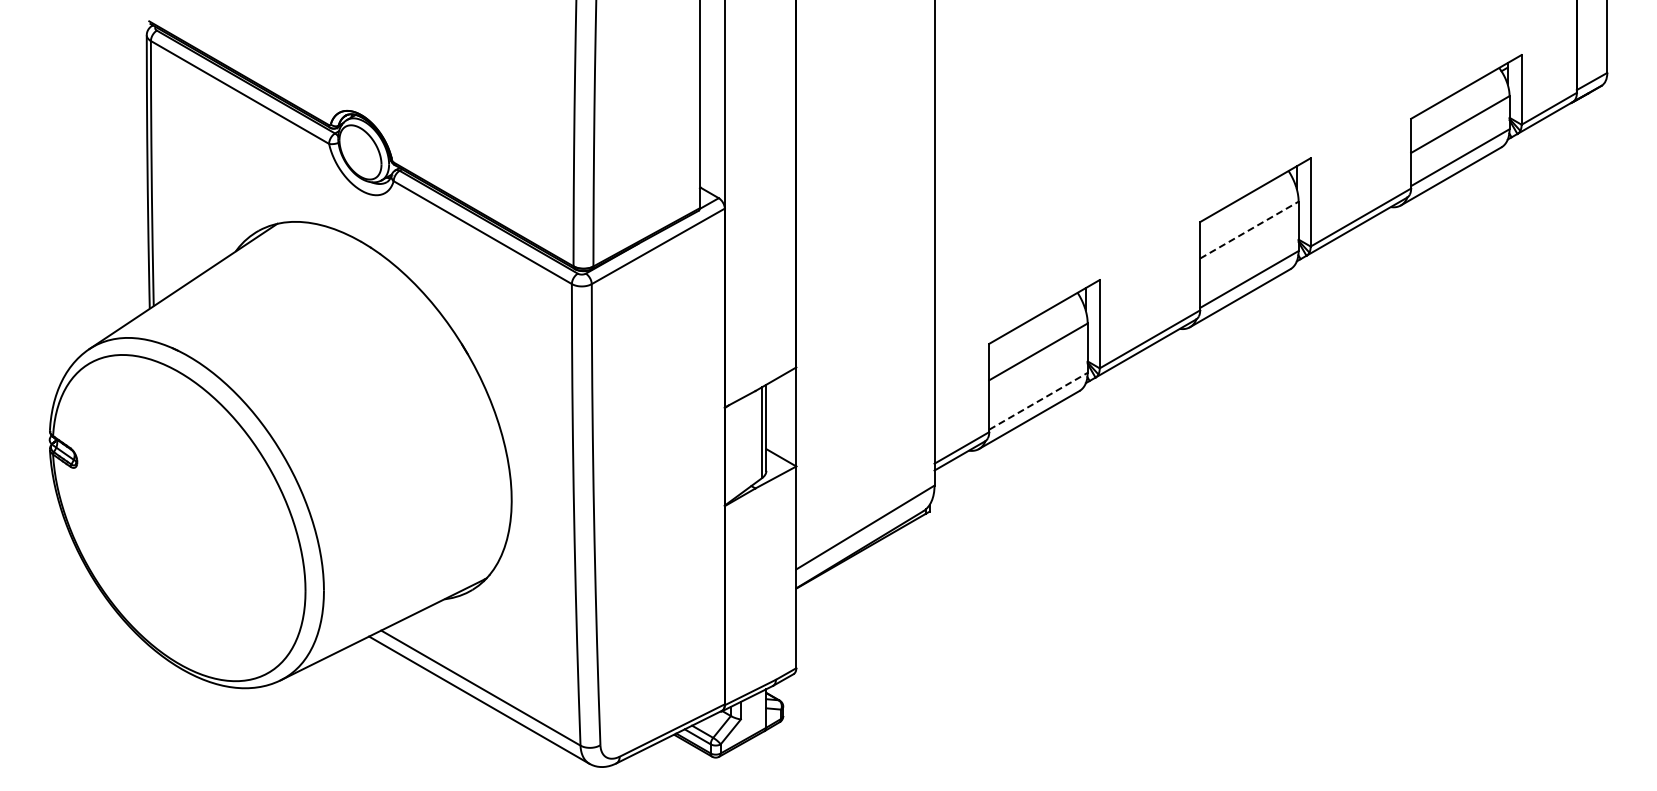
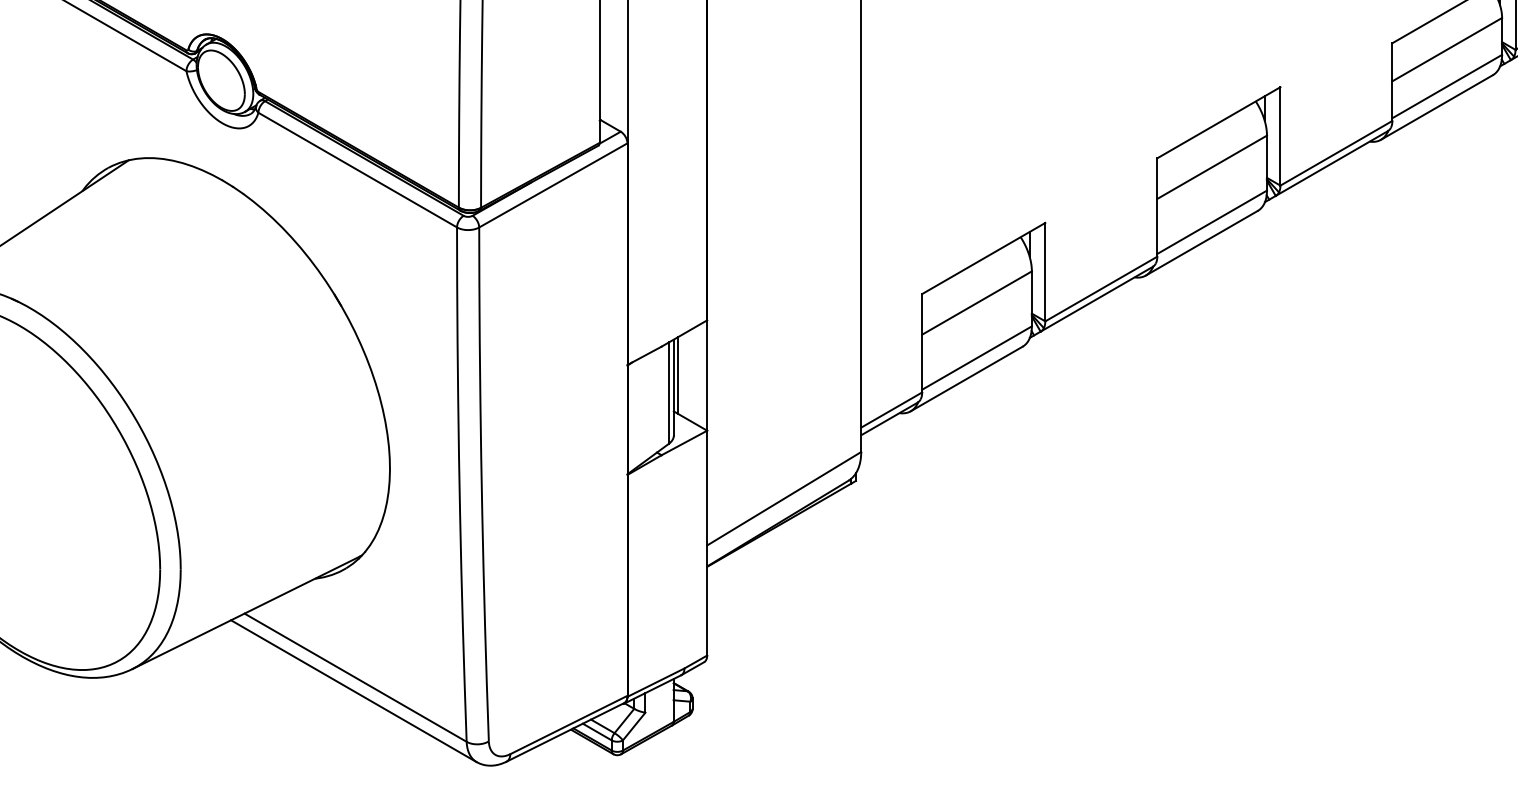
line: (1249, 230) -> (1212, 167), dashed -> solid
line: (1038, 401) -> (977, 358), dashed -> solid
line: (769, 416) -> (677, 375), added

